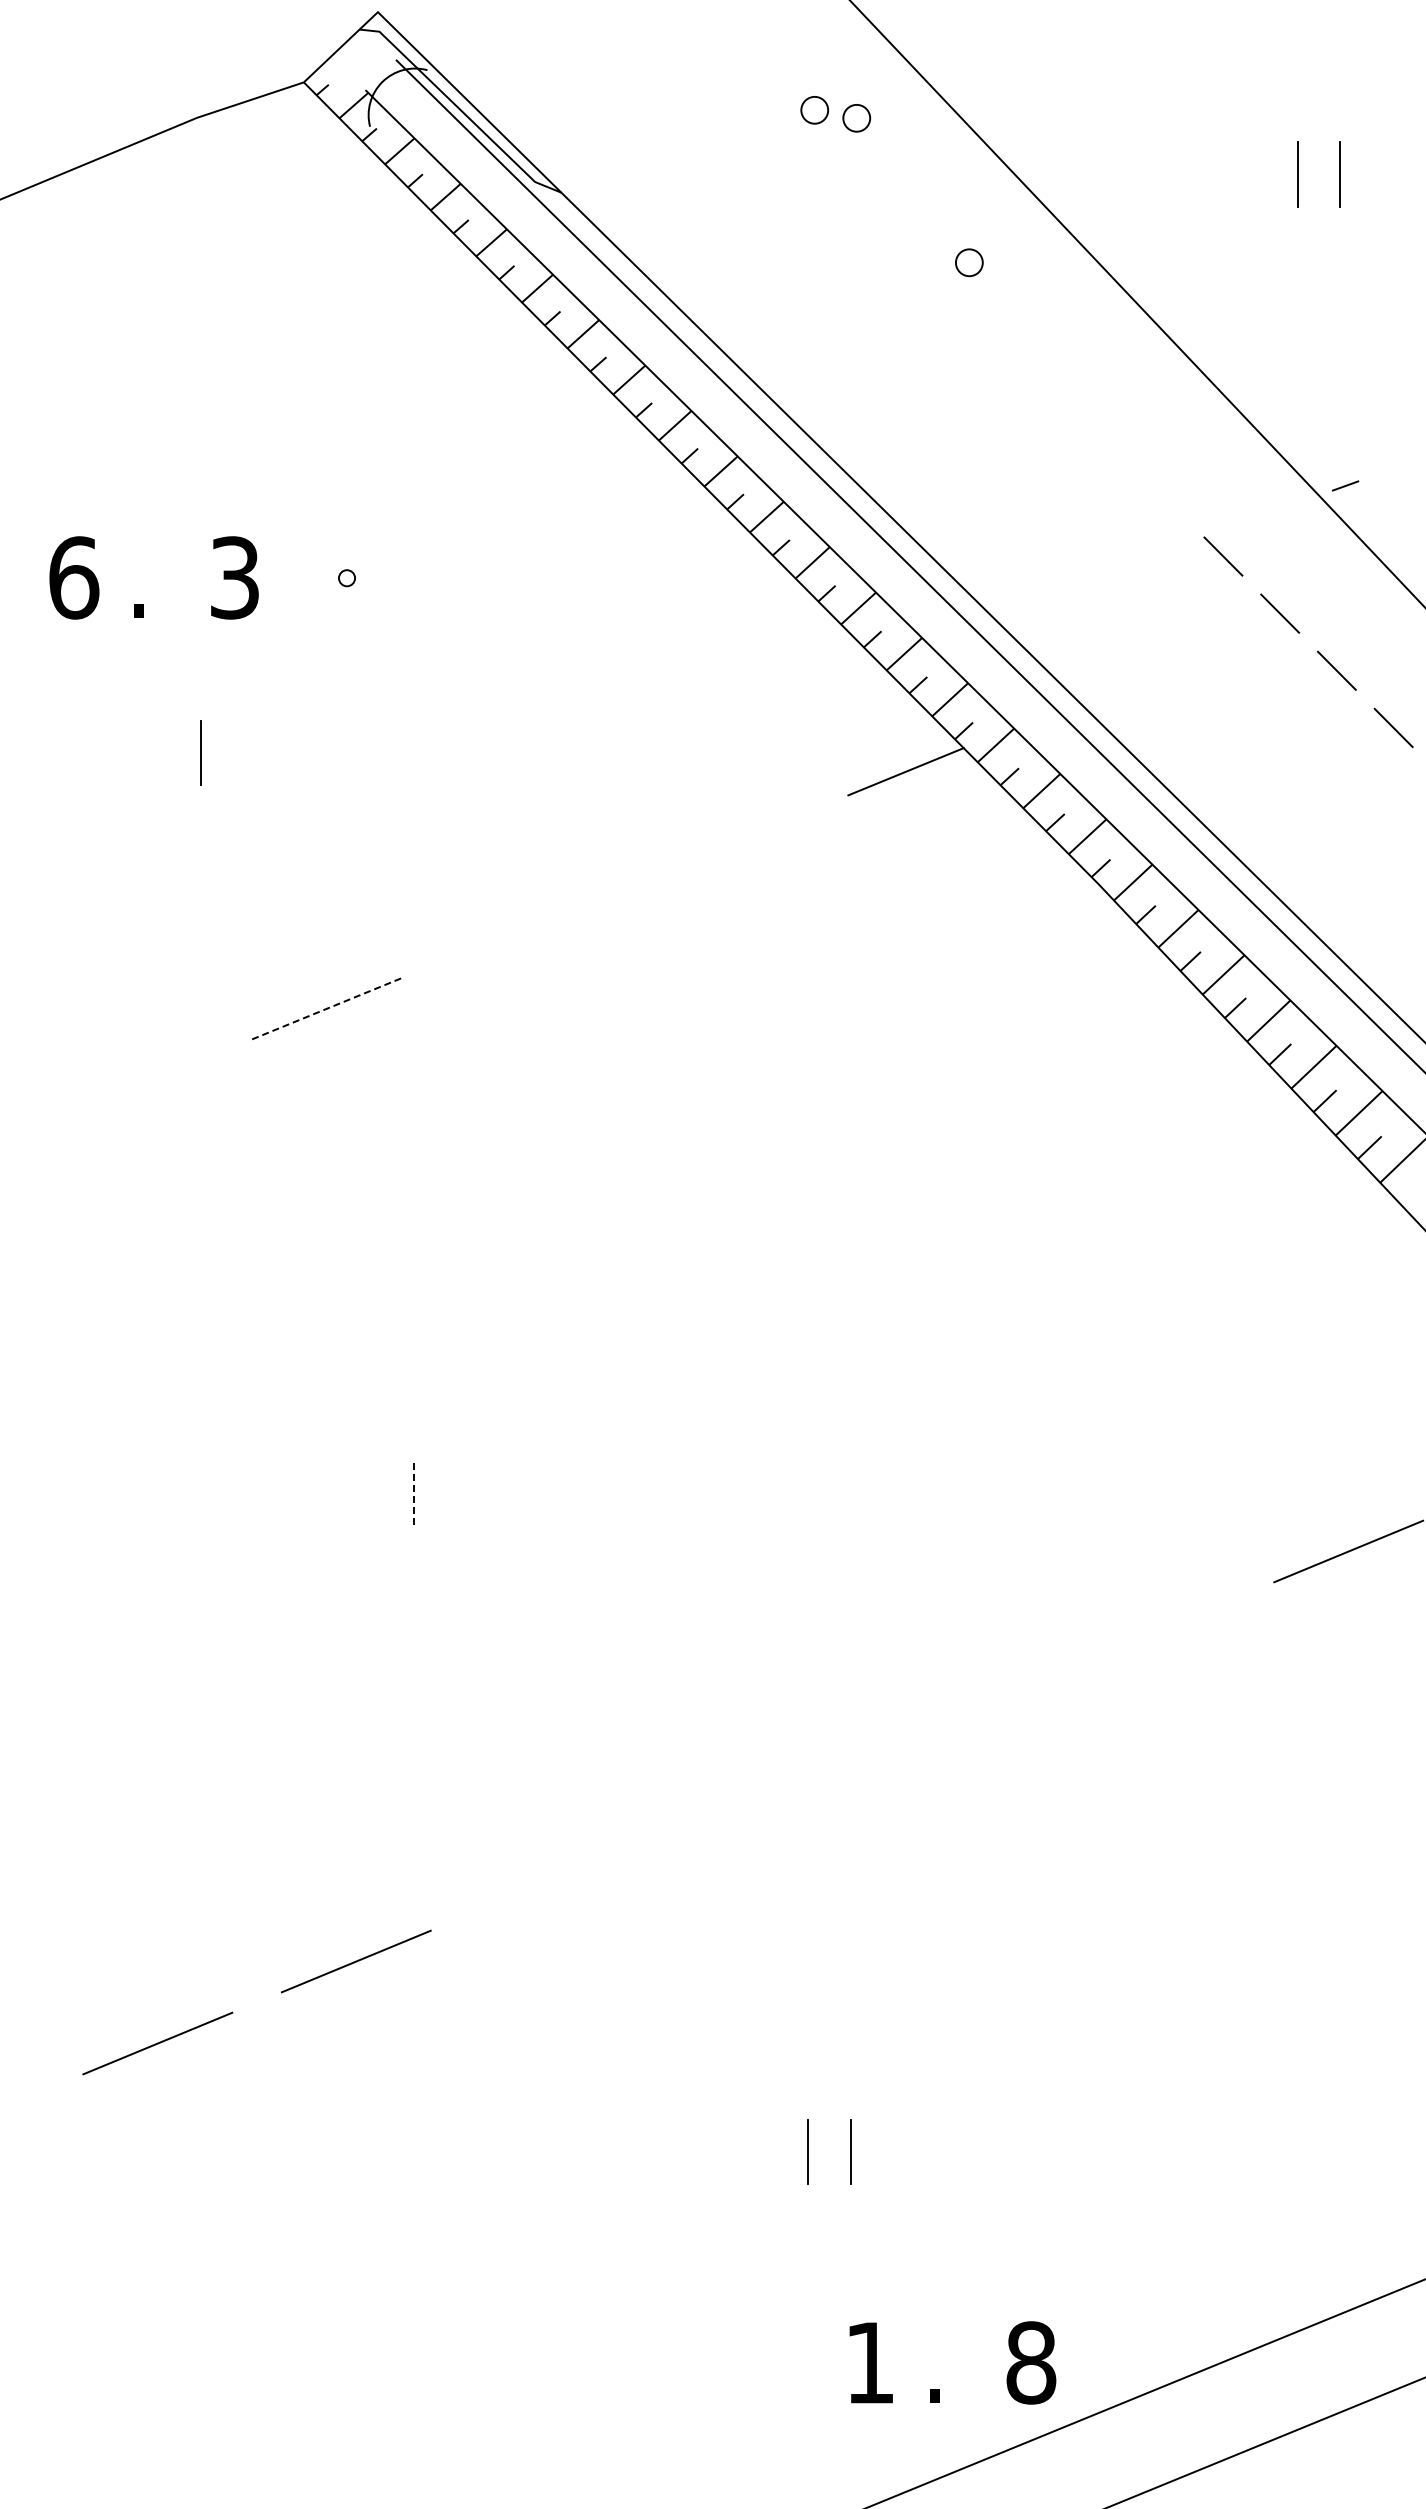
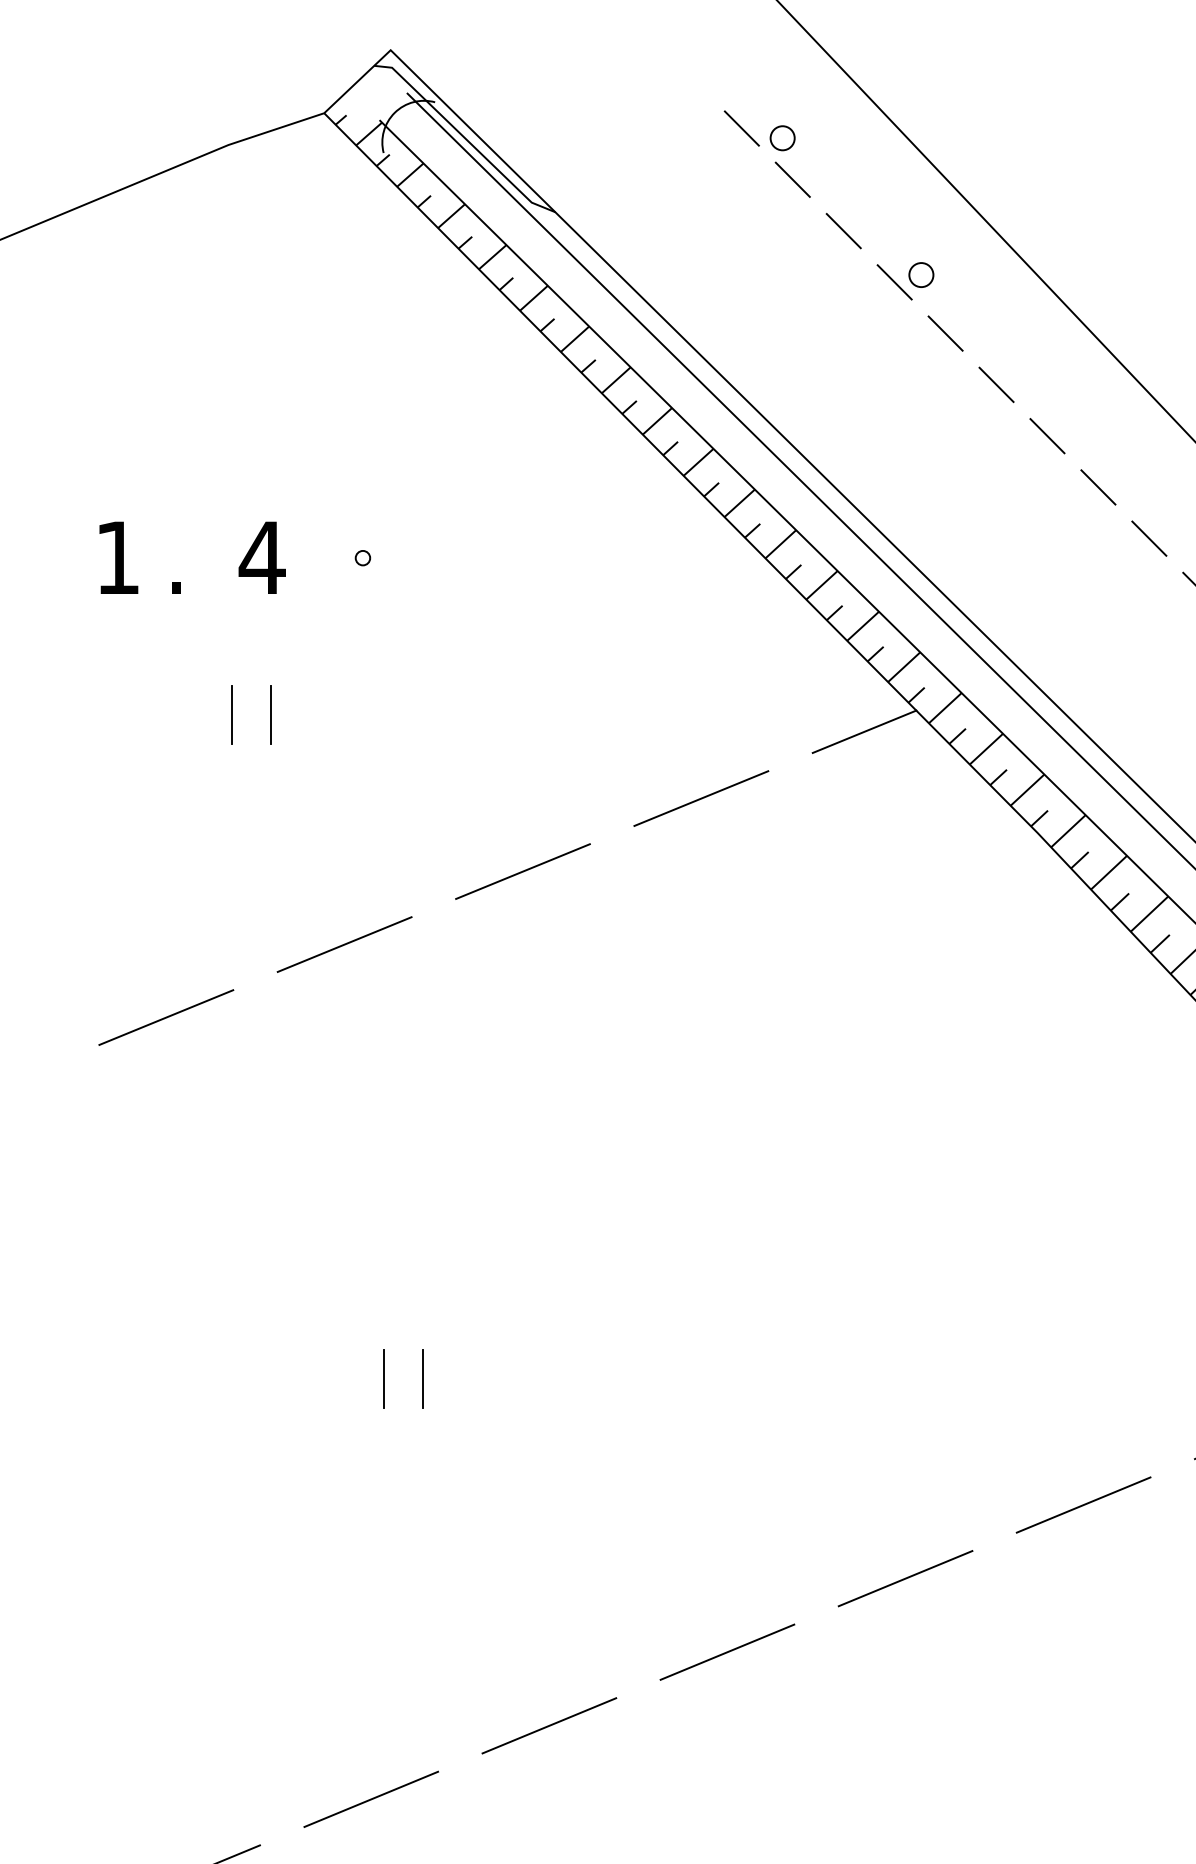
line: (769, 99) -> (742, 128), added
circle: (856, 118) -> (820, 145), removed
line: (826, 156) -> (793, 179), added
line: (882, 213) -> (843, 230), added
line: (939, 270) -> (894, 282), added
line: (996, 327) -> (945, 333), added
line: (1053, 385) -> (996, 385), added
line: (1109, 442) -> (1047, 436), added
line: (1166, 499) -> (1098, 487), added
text: (74, 577) -> (118, 557), 6 -> 1
text: (234, 577) -> (261, 557), 3 -> 4
line: (244, 752) -> (270, 714), added
line: (723, 845) -> (700, 797), added
line: (524, 927) -> (522, 871), added
line: (326, 1008) -> (344, 944), dashed -> solid
line: (127, 1089) -> (165, 1016), added
line: (370, 1492) -> (384, 1378), added
line: (413, 1492) -> (422, 1378), dashed -> solid
line: (1149, 1633) -> (1083, 1505), added
line: (951, 1715) -> (905, 1578), added
line: (752, 1797) -> (726, 1652), added
line: (554, 1879) -> (549, 1725), added

